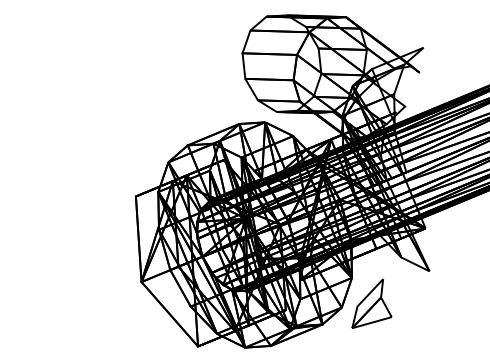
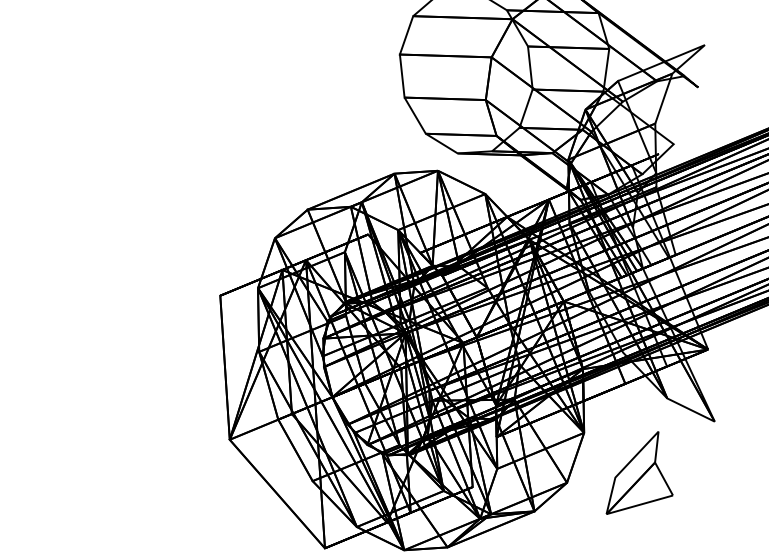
part: (371, 303) -> (638, 472), moved

